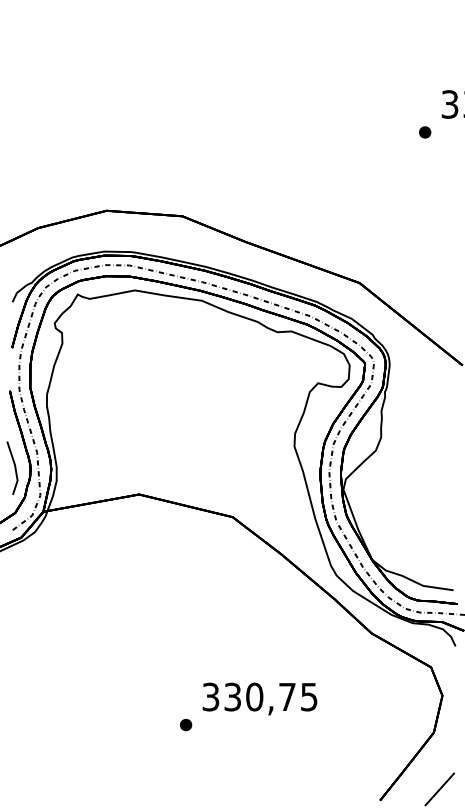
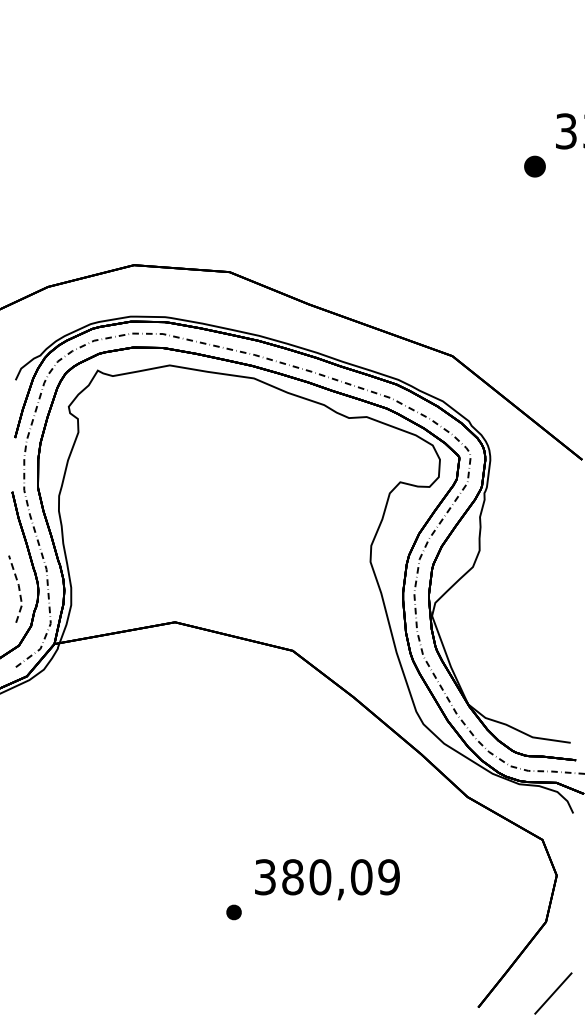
part: (424, 132) -> (534, 166), size x1.4
line: (15, 467) -> (19, 588), solid -> dashed
text: (270, 697) -> (340, 877), 330,75 -> 380,09

